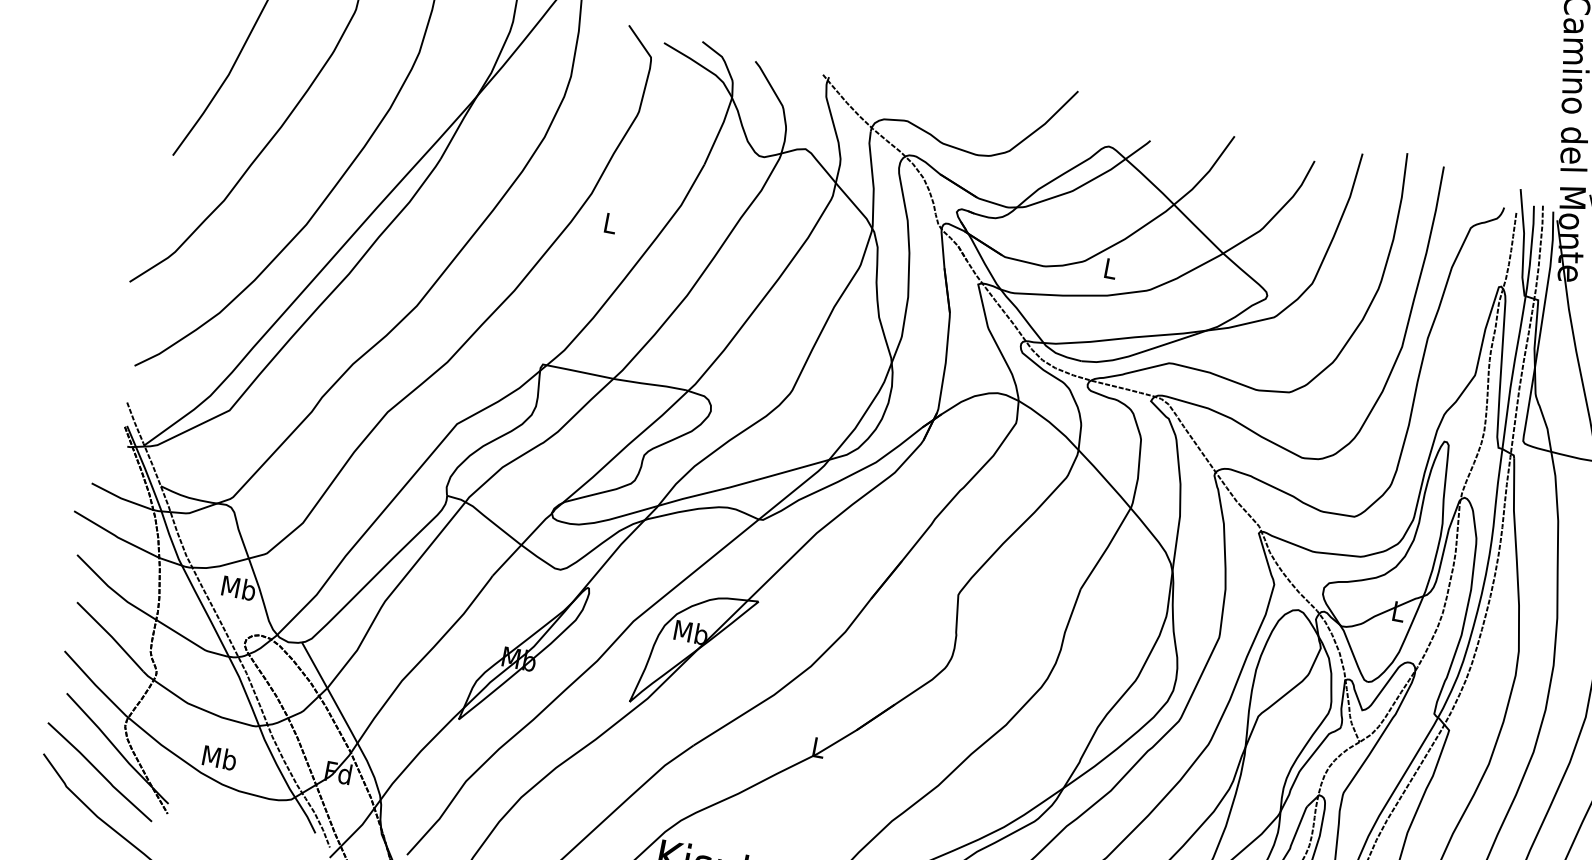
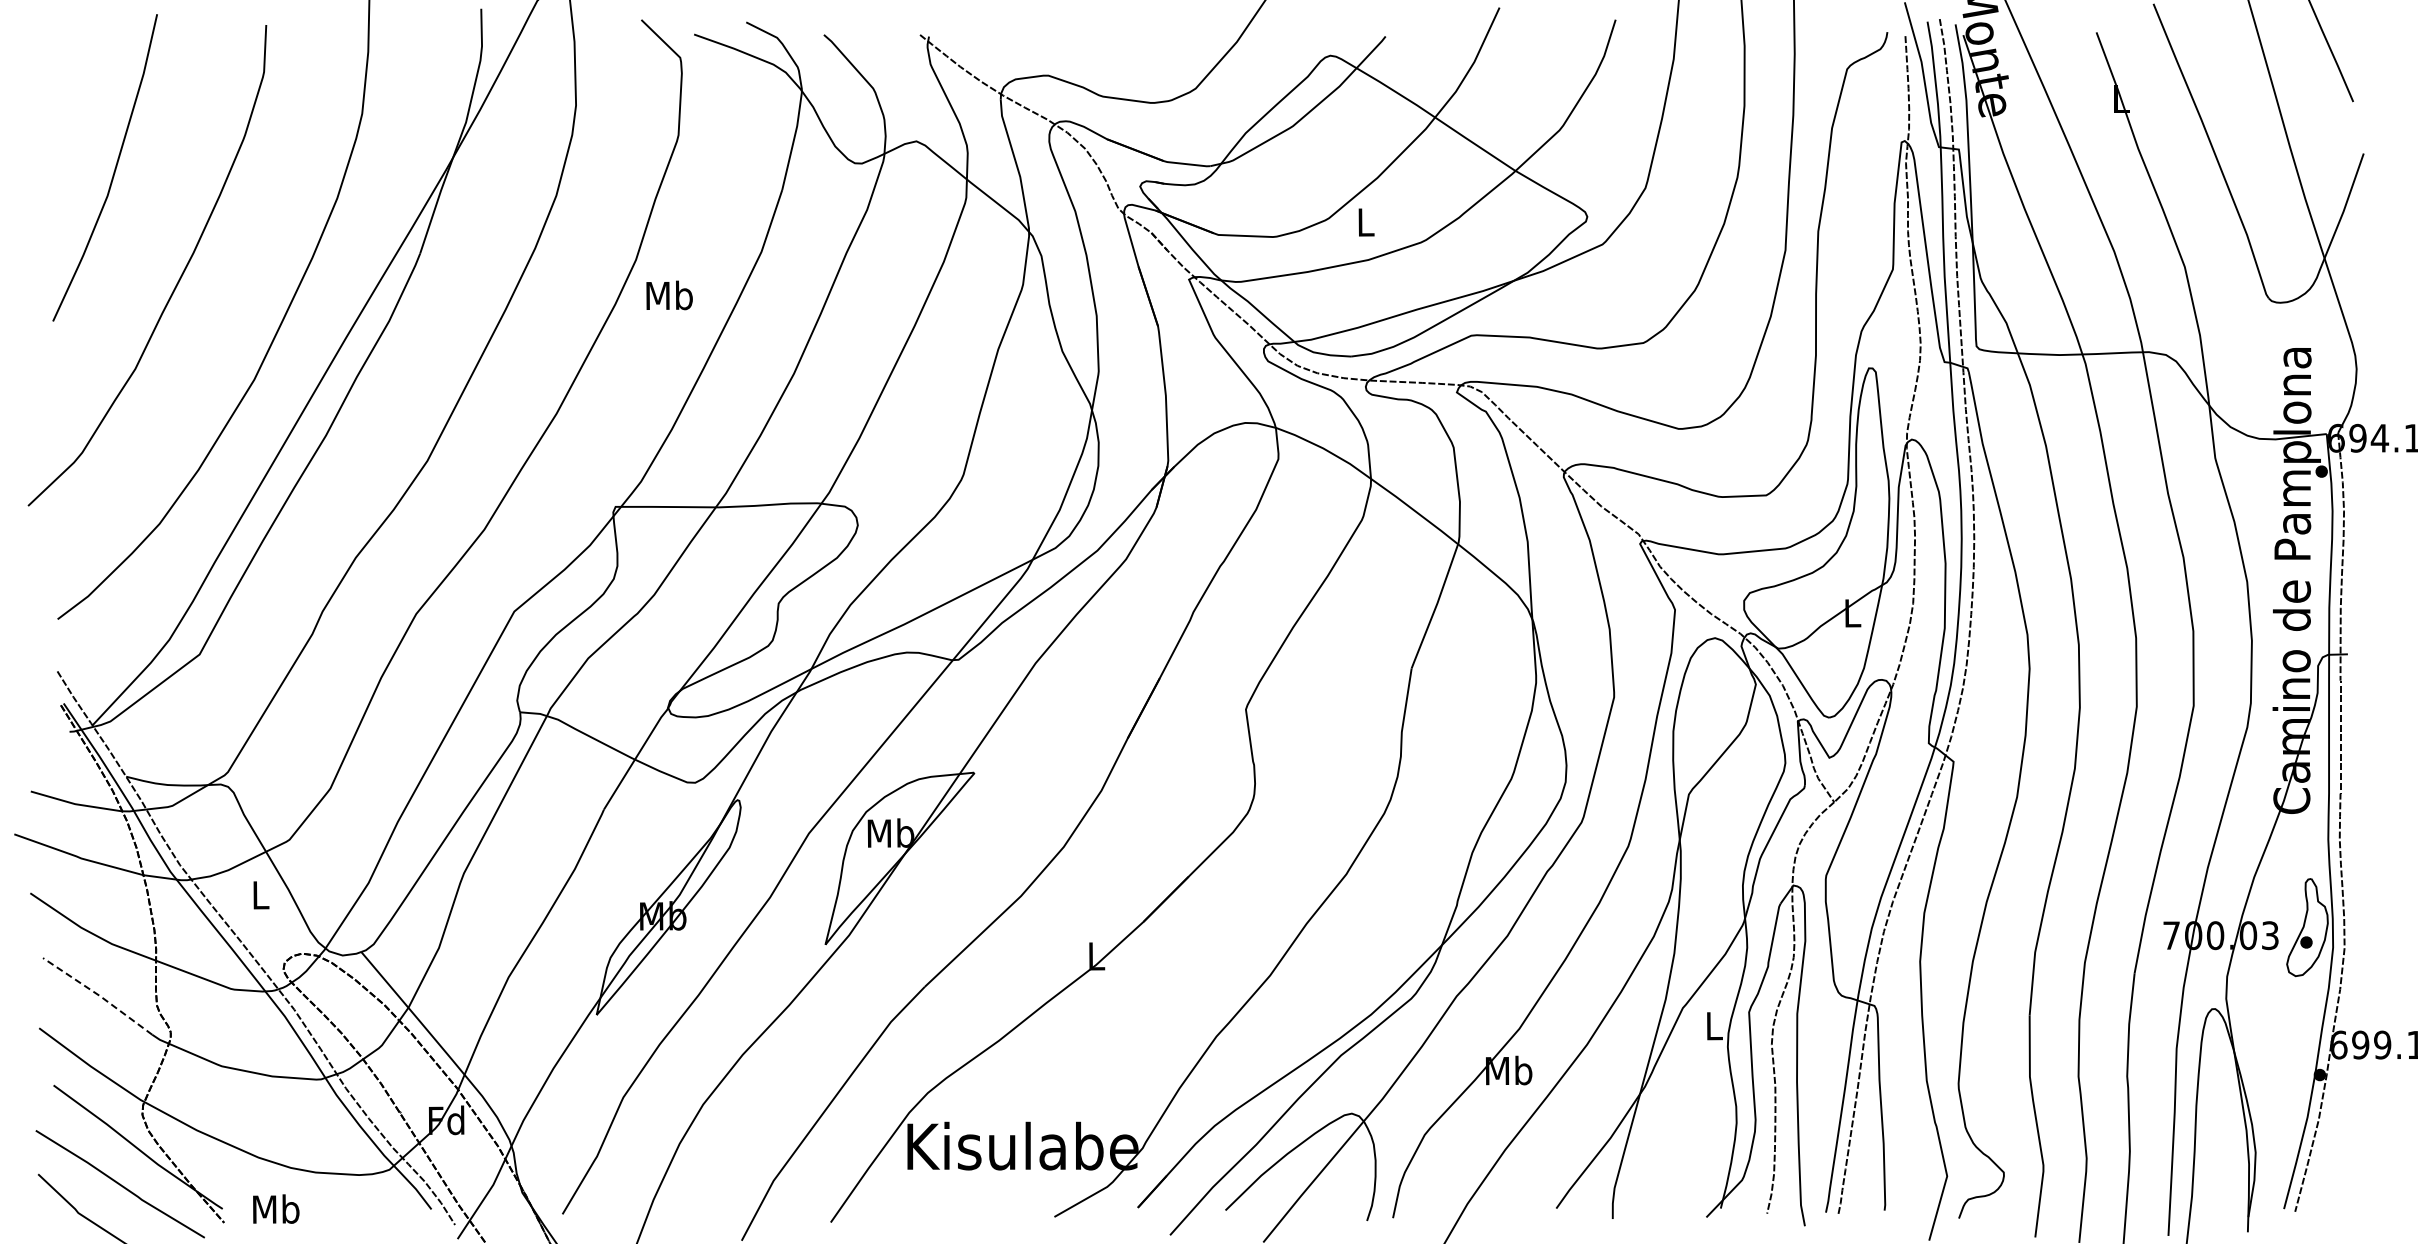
text: (610, 223) -> (669, 295), L -> Mb
text: (239, 587) -> (260, 894), Mb -> L
line: (110, 636) -> (98, 995), solid -> dashed
text: (220, 757) -> (276, 1208), moved

